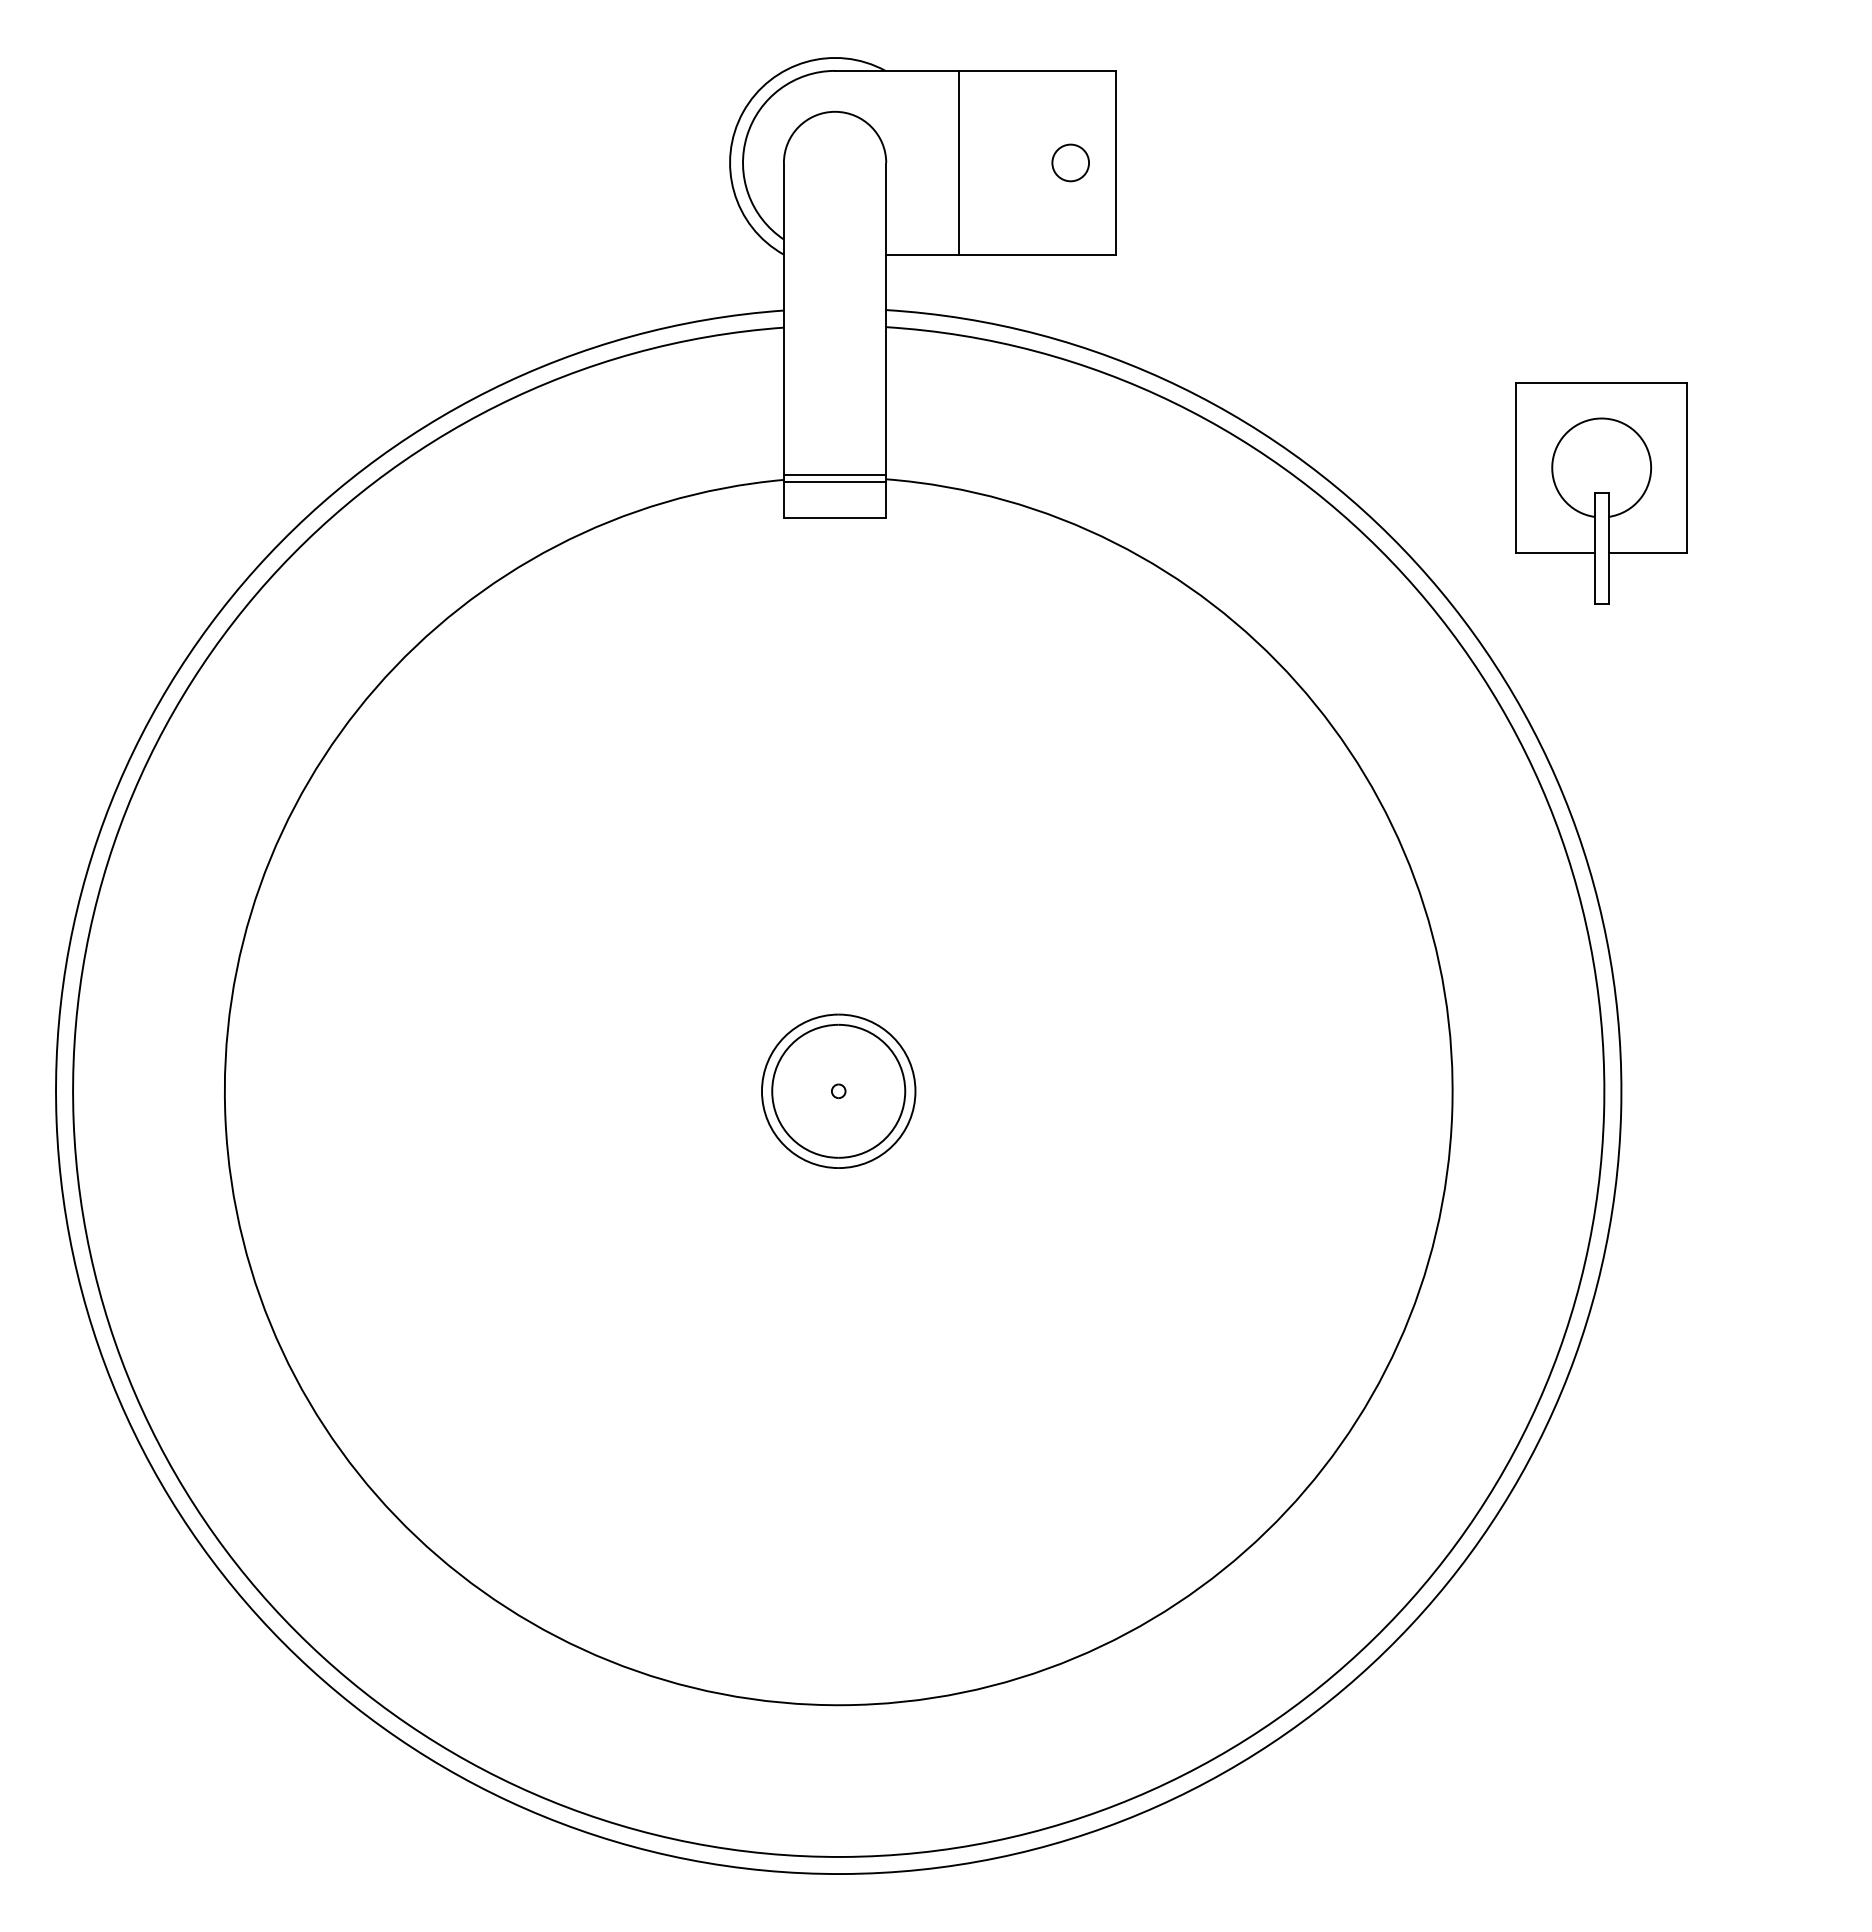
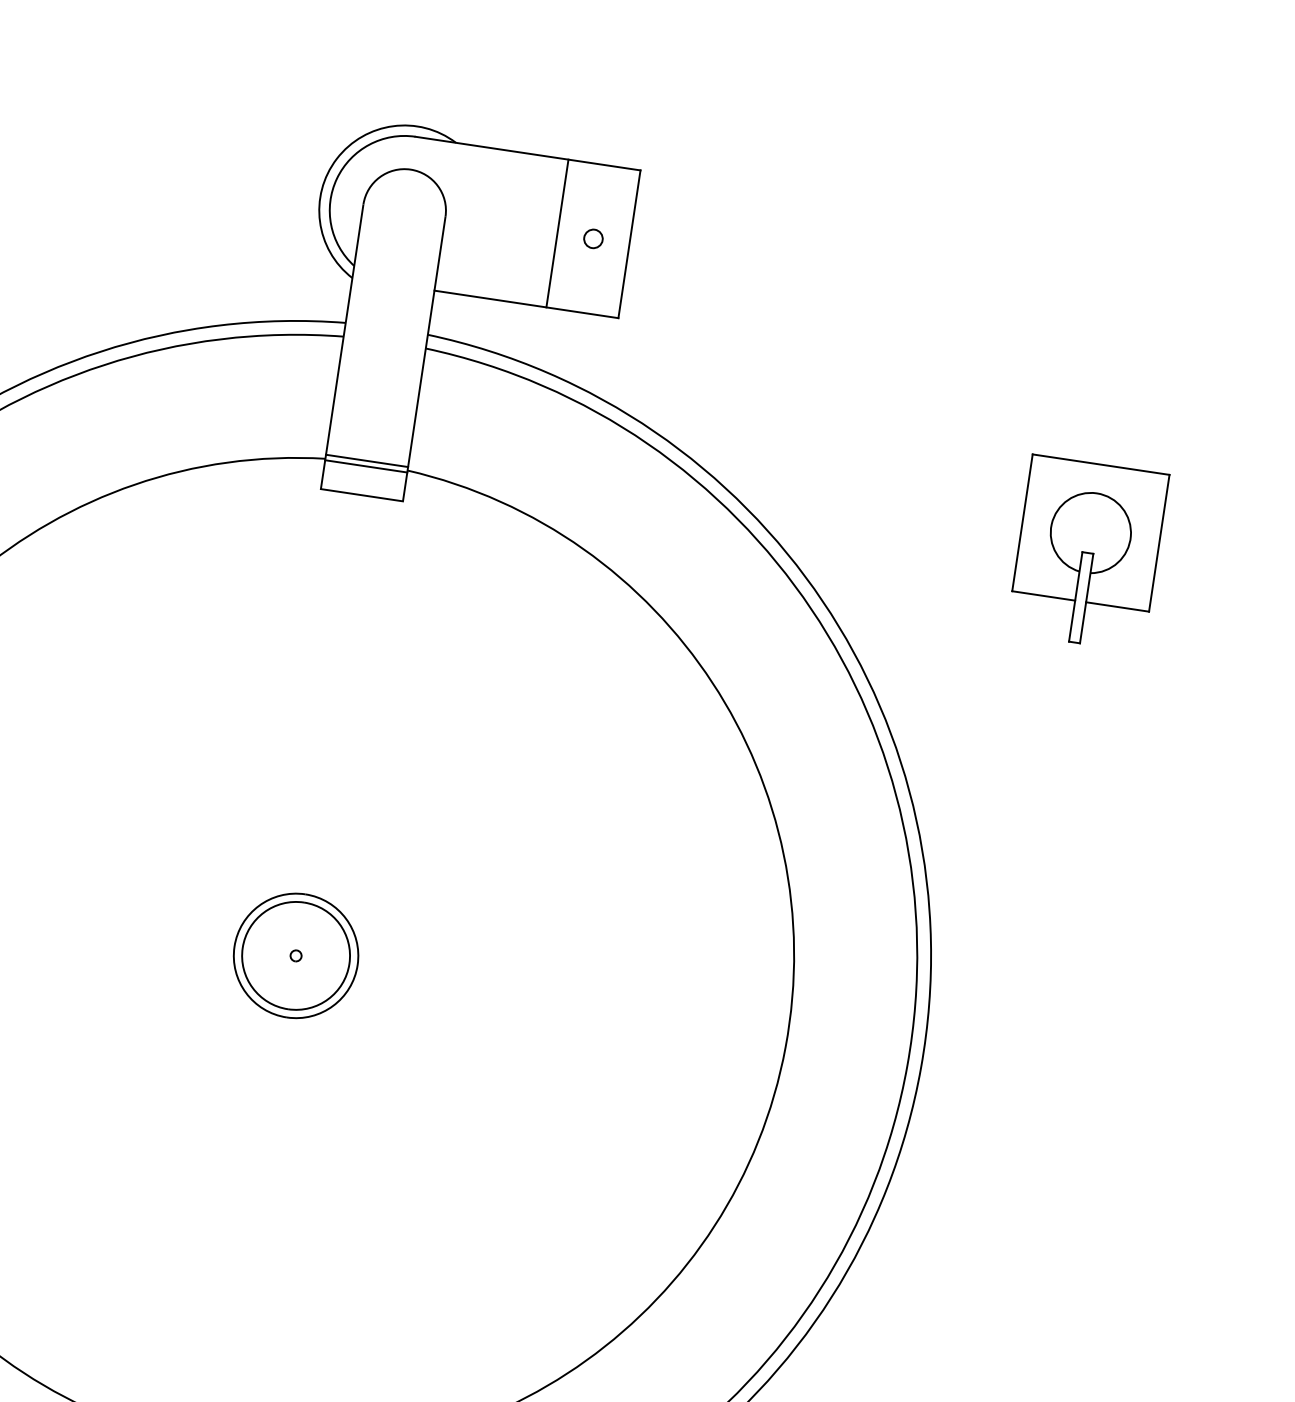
line: (958, 162) -> (557, 233), moved
circle: (1070, 162) -> (593, 238), size x0.62
part: (1601, 493) -> (1087, 553), moved

